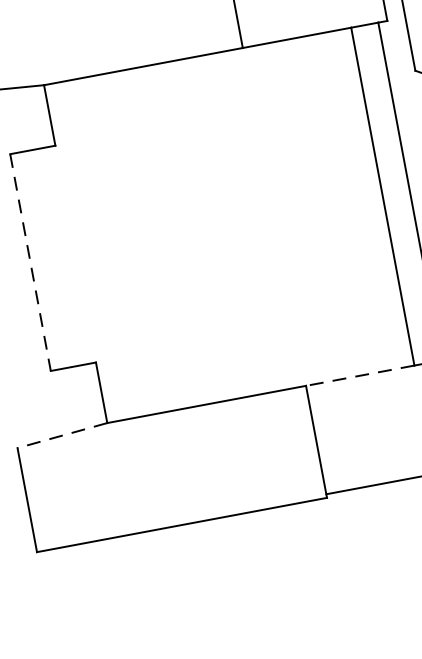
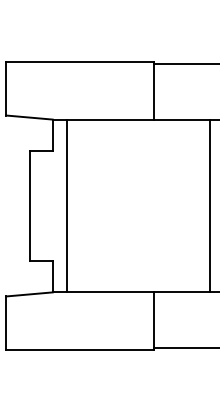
line: (102, 248) -> (66, 205), added
line: (30, 263) -> (29, 206), dashed -> solid
line: (360, 375) -> (182, 292), dashed -> solid
line: (60, 436) -> (28, 294), dashed -> solid

